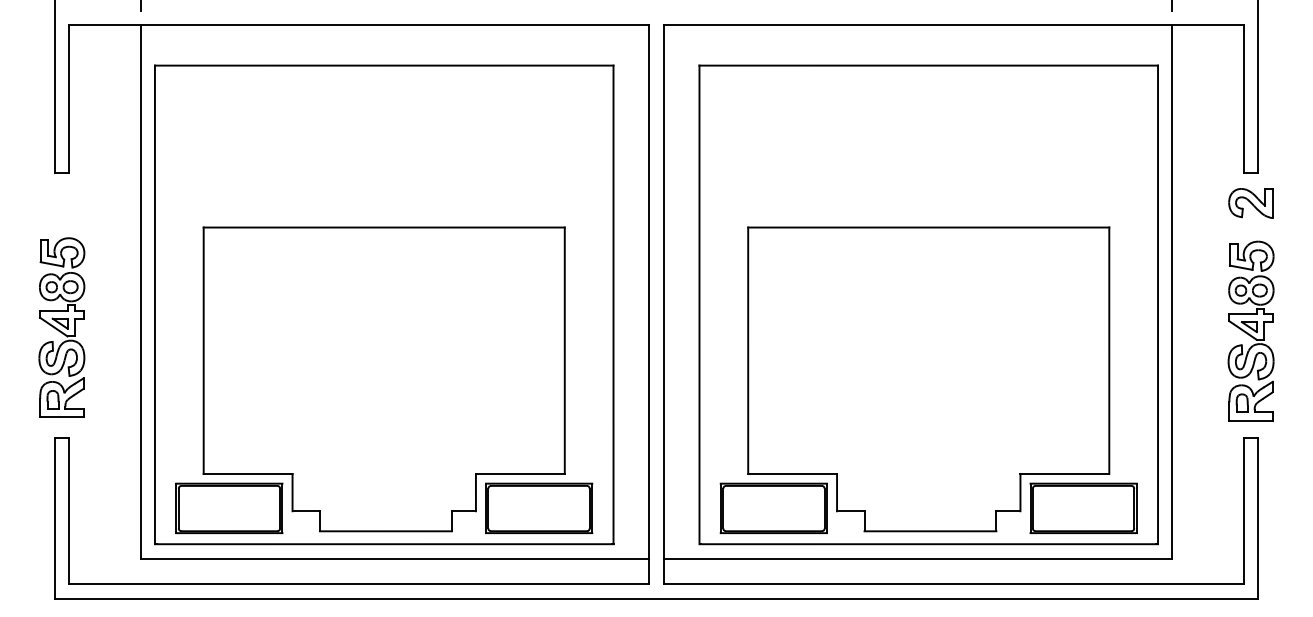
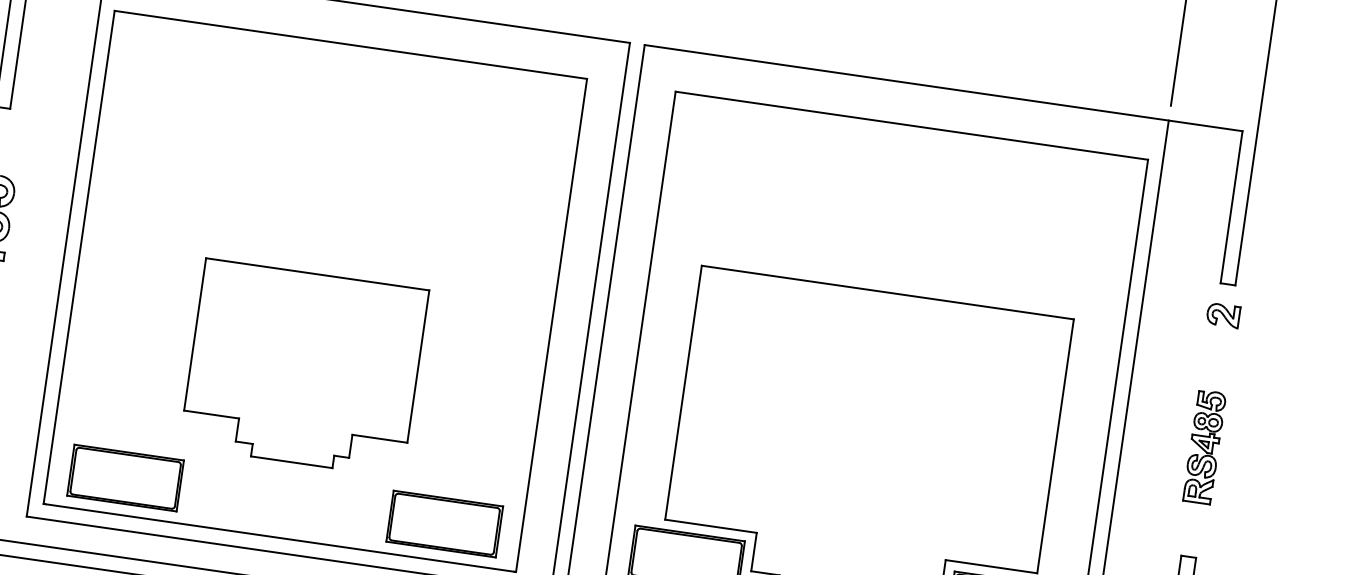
part: (1250, 203) -> (1222, 315), size x0.7
part: (1250, 330) -> (1204, 446), size x0.6
part: (383, 379) -> (303, 368), size x0.6

